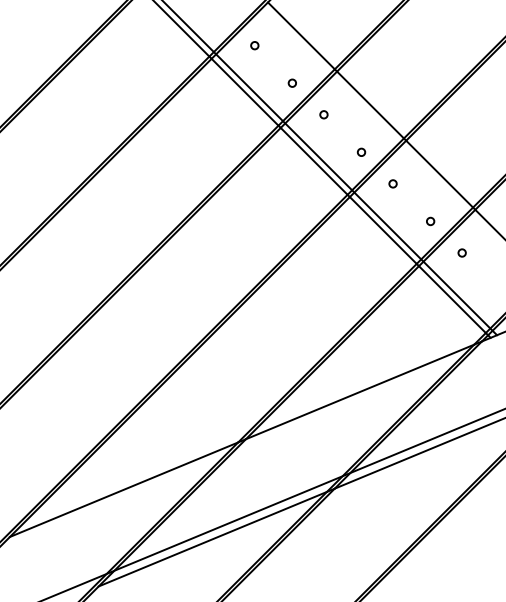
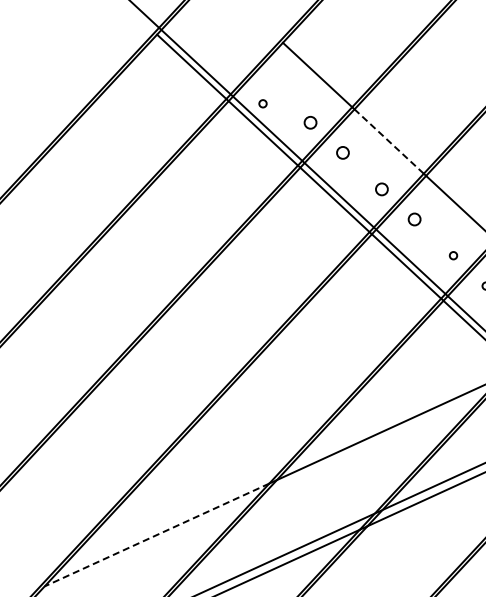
circle: (254, 45) -> (262, 103), moved
circle: (291, 82) -> (309, 121), size x1.6
line: (370, 104) -> (389, 141), solid -> dashed
circle: (323, 114) -> (342, 152), size x1.6
circle: (361, 151) -> (381, 188), size x1.6
circle: (392, 183) -> (414, 219), size x1.6
line: (124, 489) -> (157, 534), solid -> dashed

